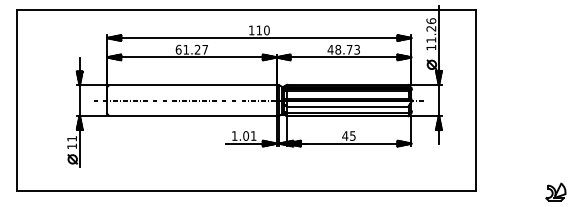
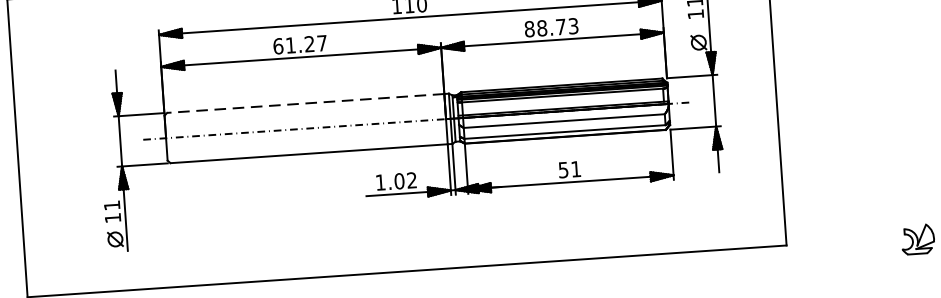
text: (330, 49) -> (529, 28), 48.73 -> 88.73
line: (192, 85) -> (305, 103), solid -> dashed
text: (253, 135) -> (411, 179), 1.01 -> 1.02
text: (348, 135) -> (568, 168), 45 -> 51

